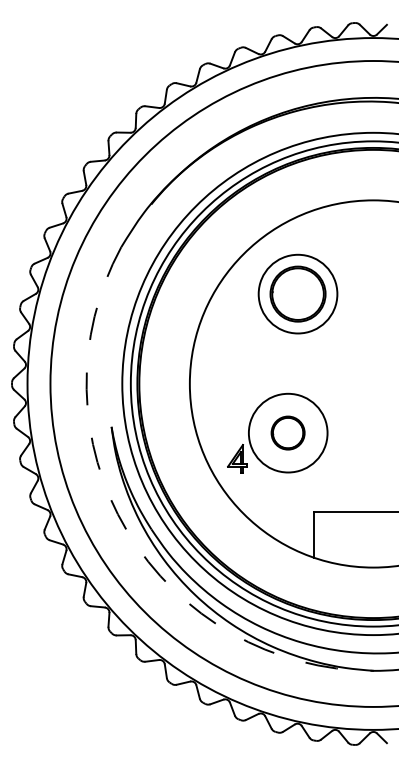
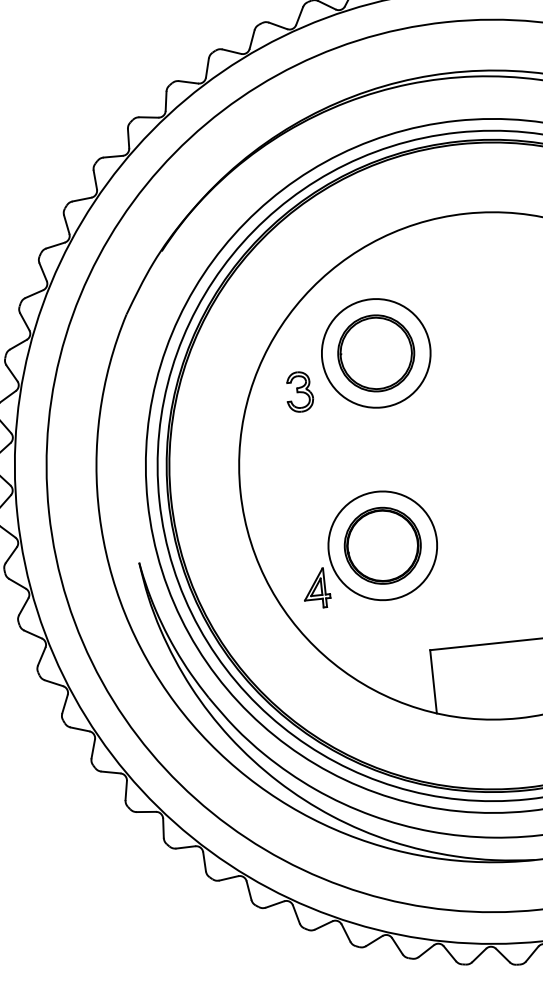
part: (240, 315) -> (300, 391), added
part: (287, 432) -> (381, 545), size x1.67
arc: (127, 530) -> (176, 702), dashed -> solid

